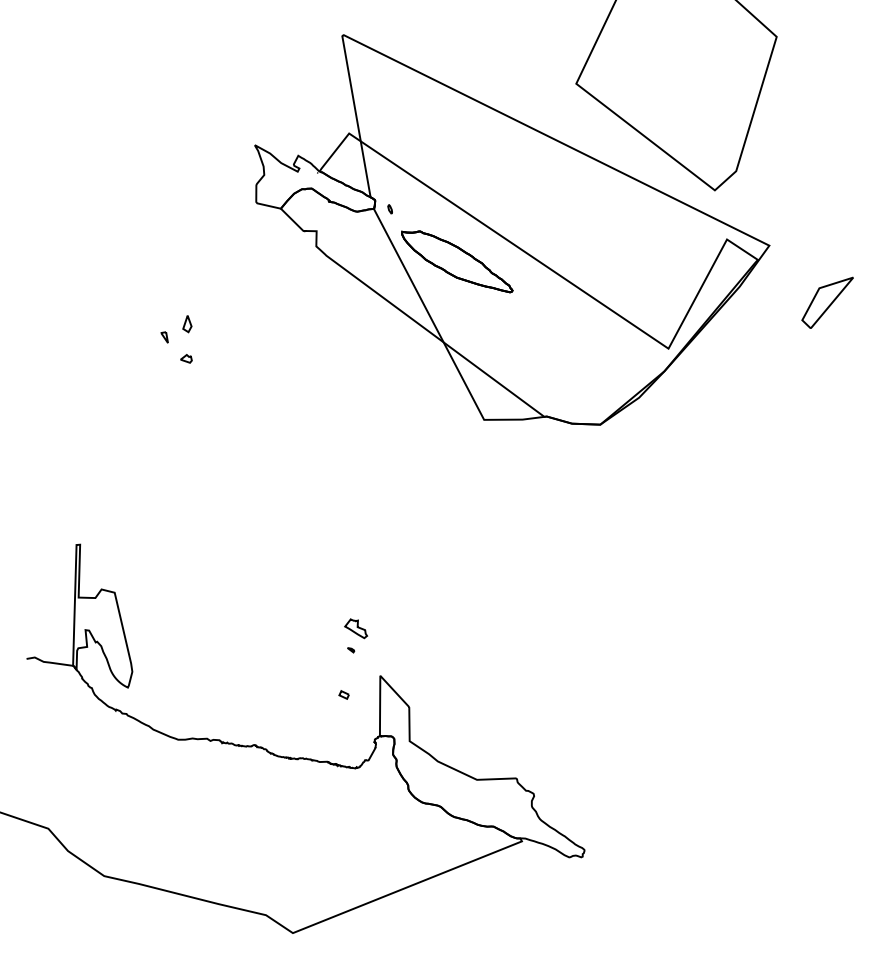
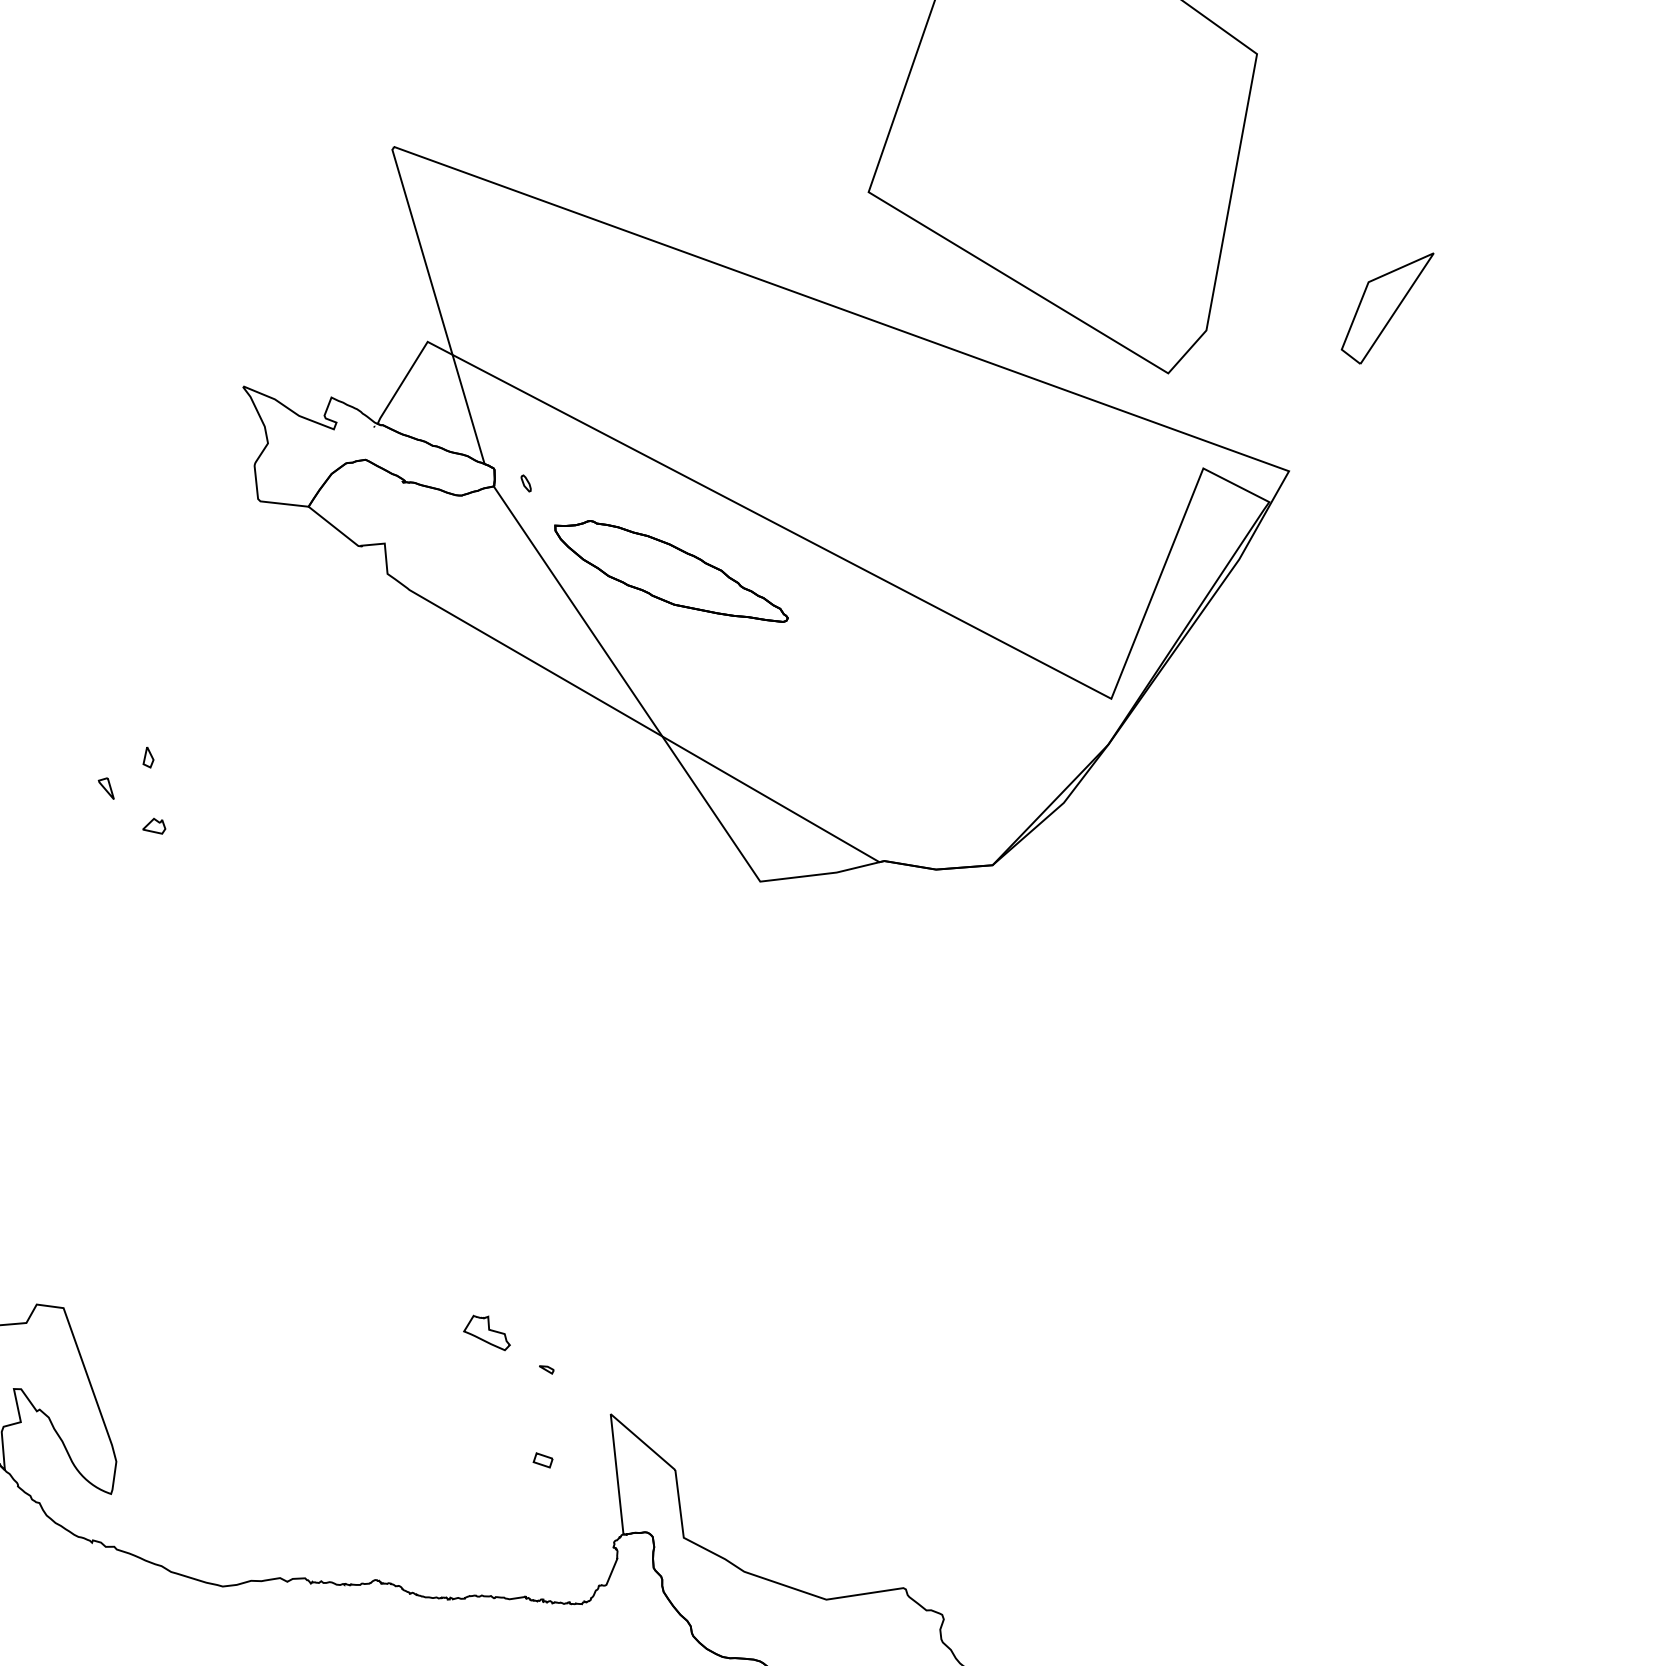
part: (827, 302) -> (1387, 308), moved
part: (186, 324) -> (146, 758), size x0.62
part: (356, 628) -> (487, 1332), moved

